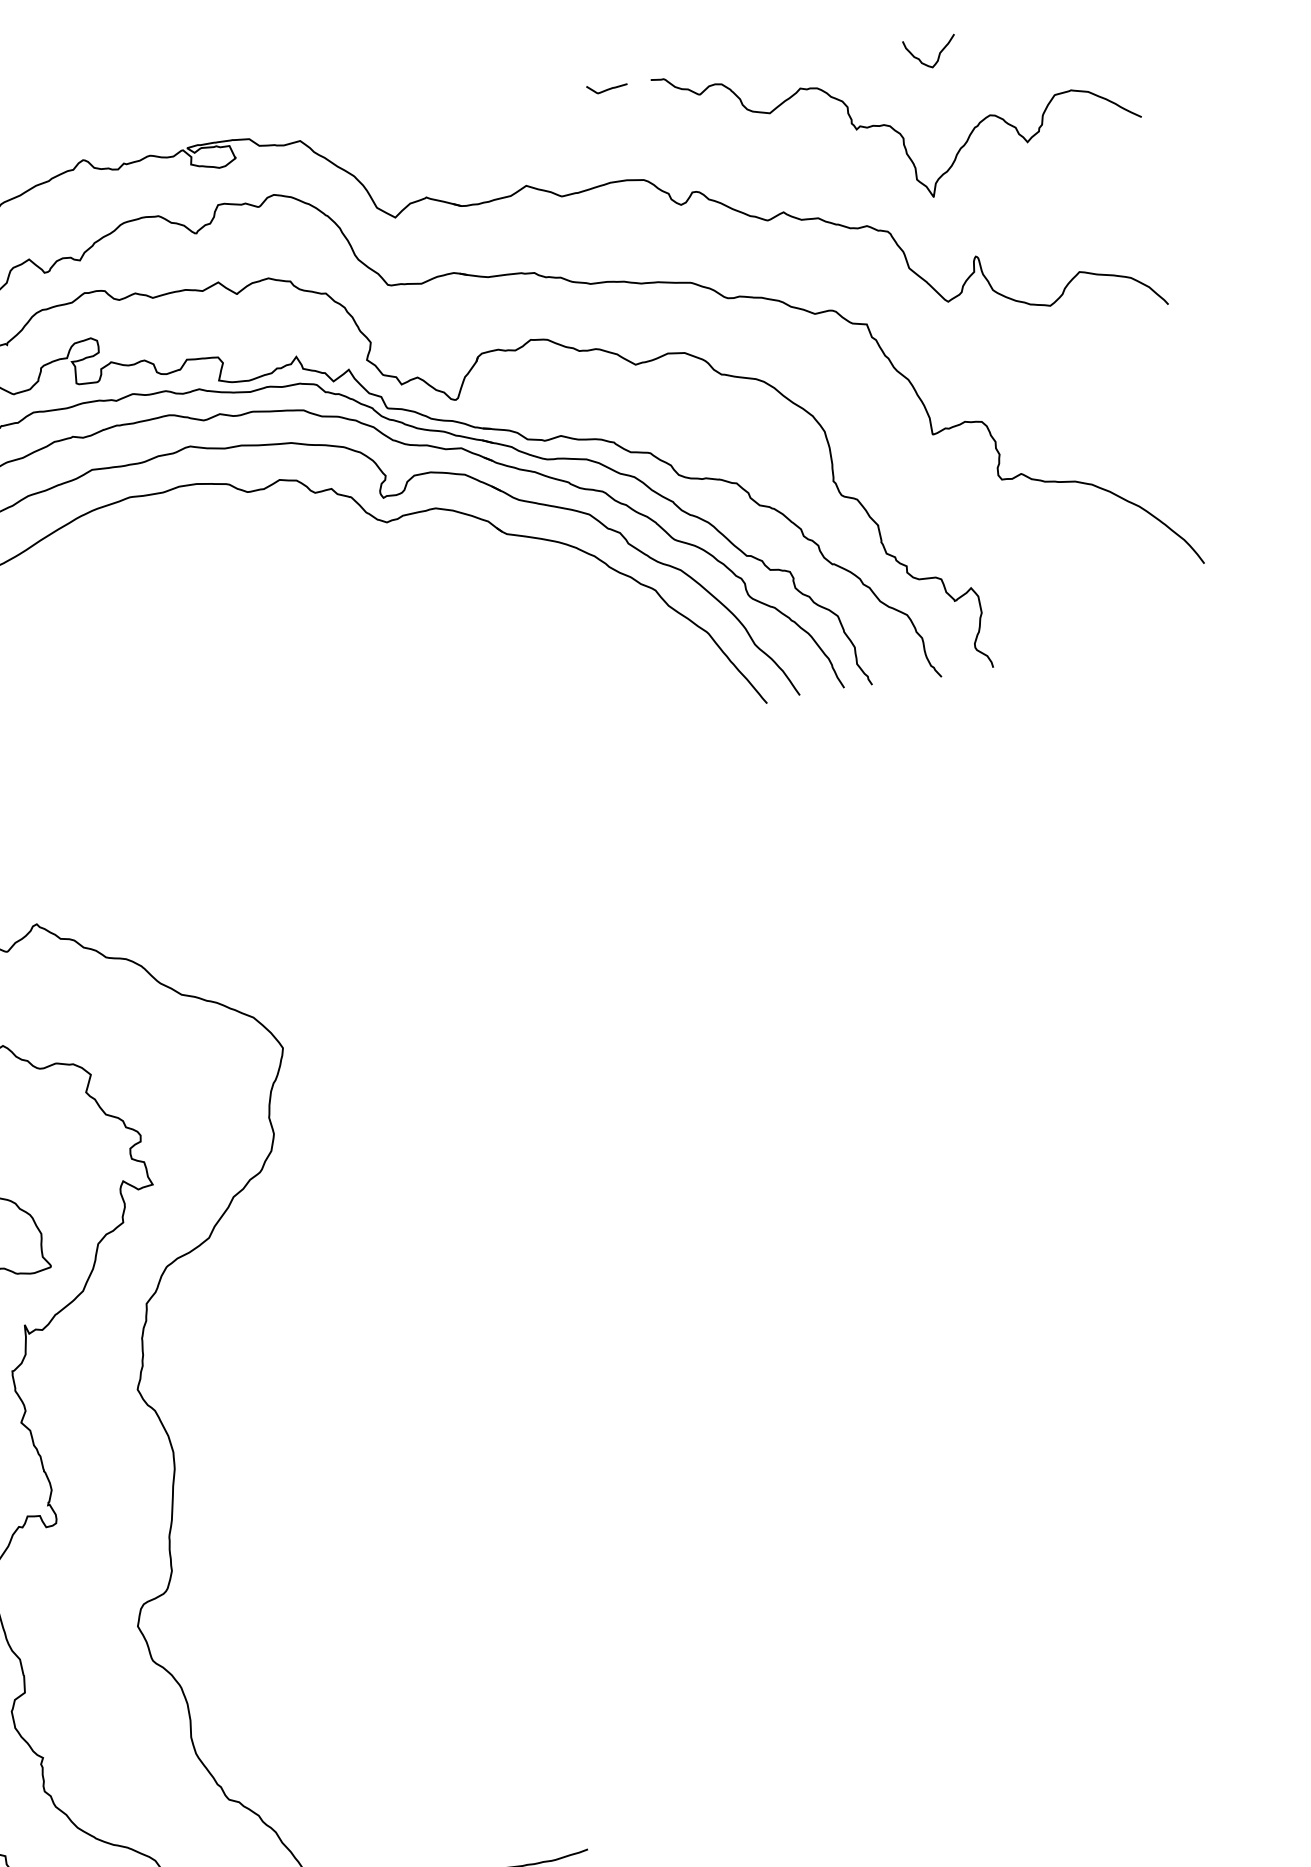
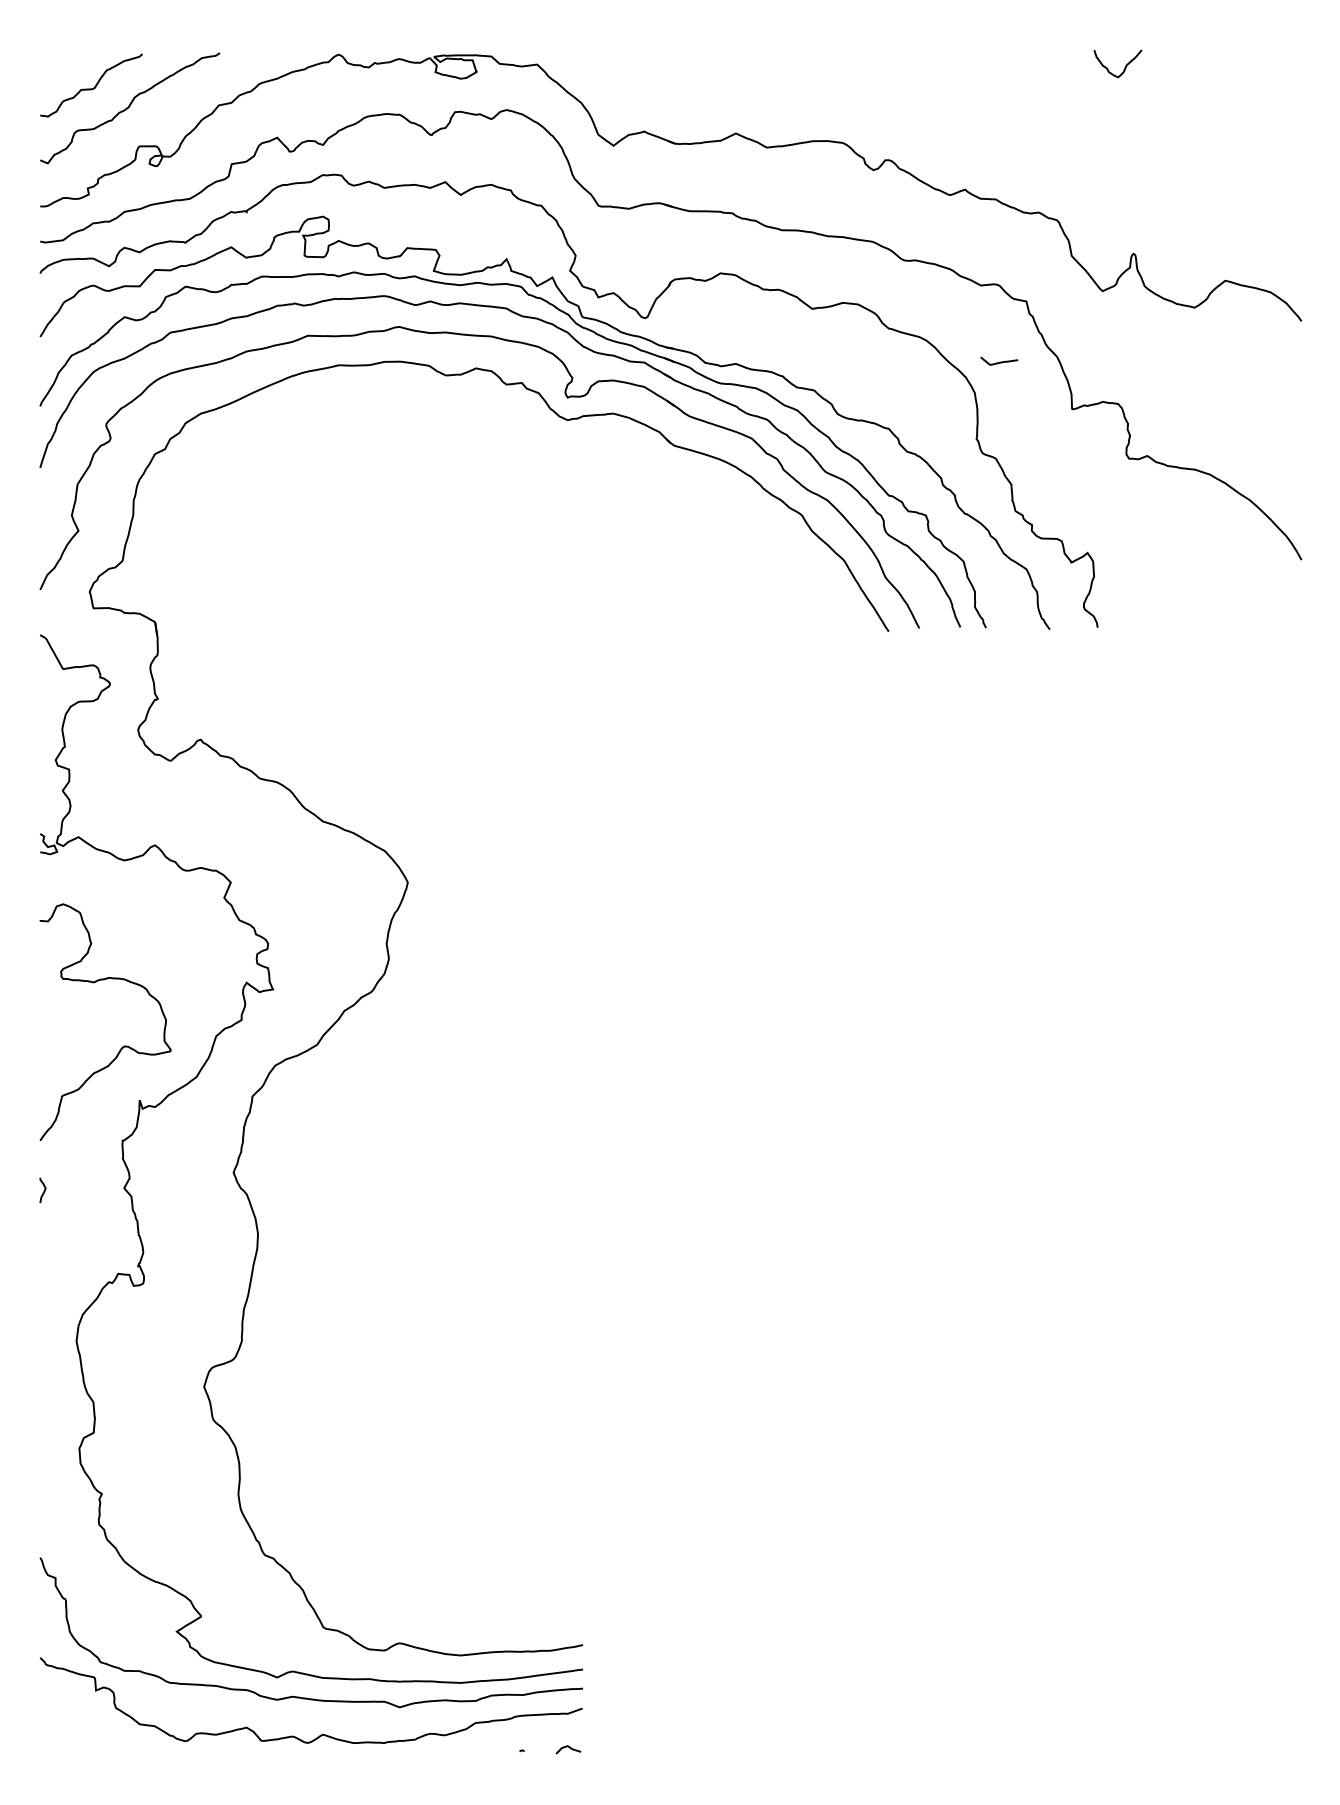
curve: (607, 88) -> (999, 361), moved
curve: (895, 129) -> (1076, 128), removed

